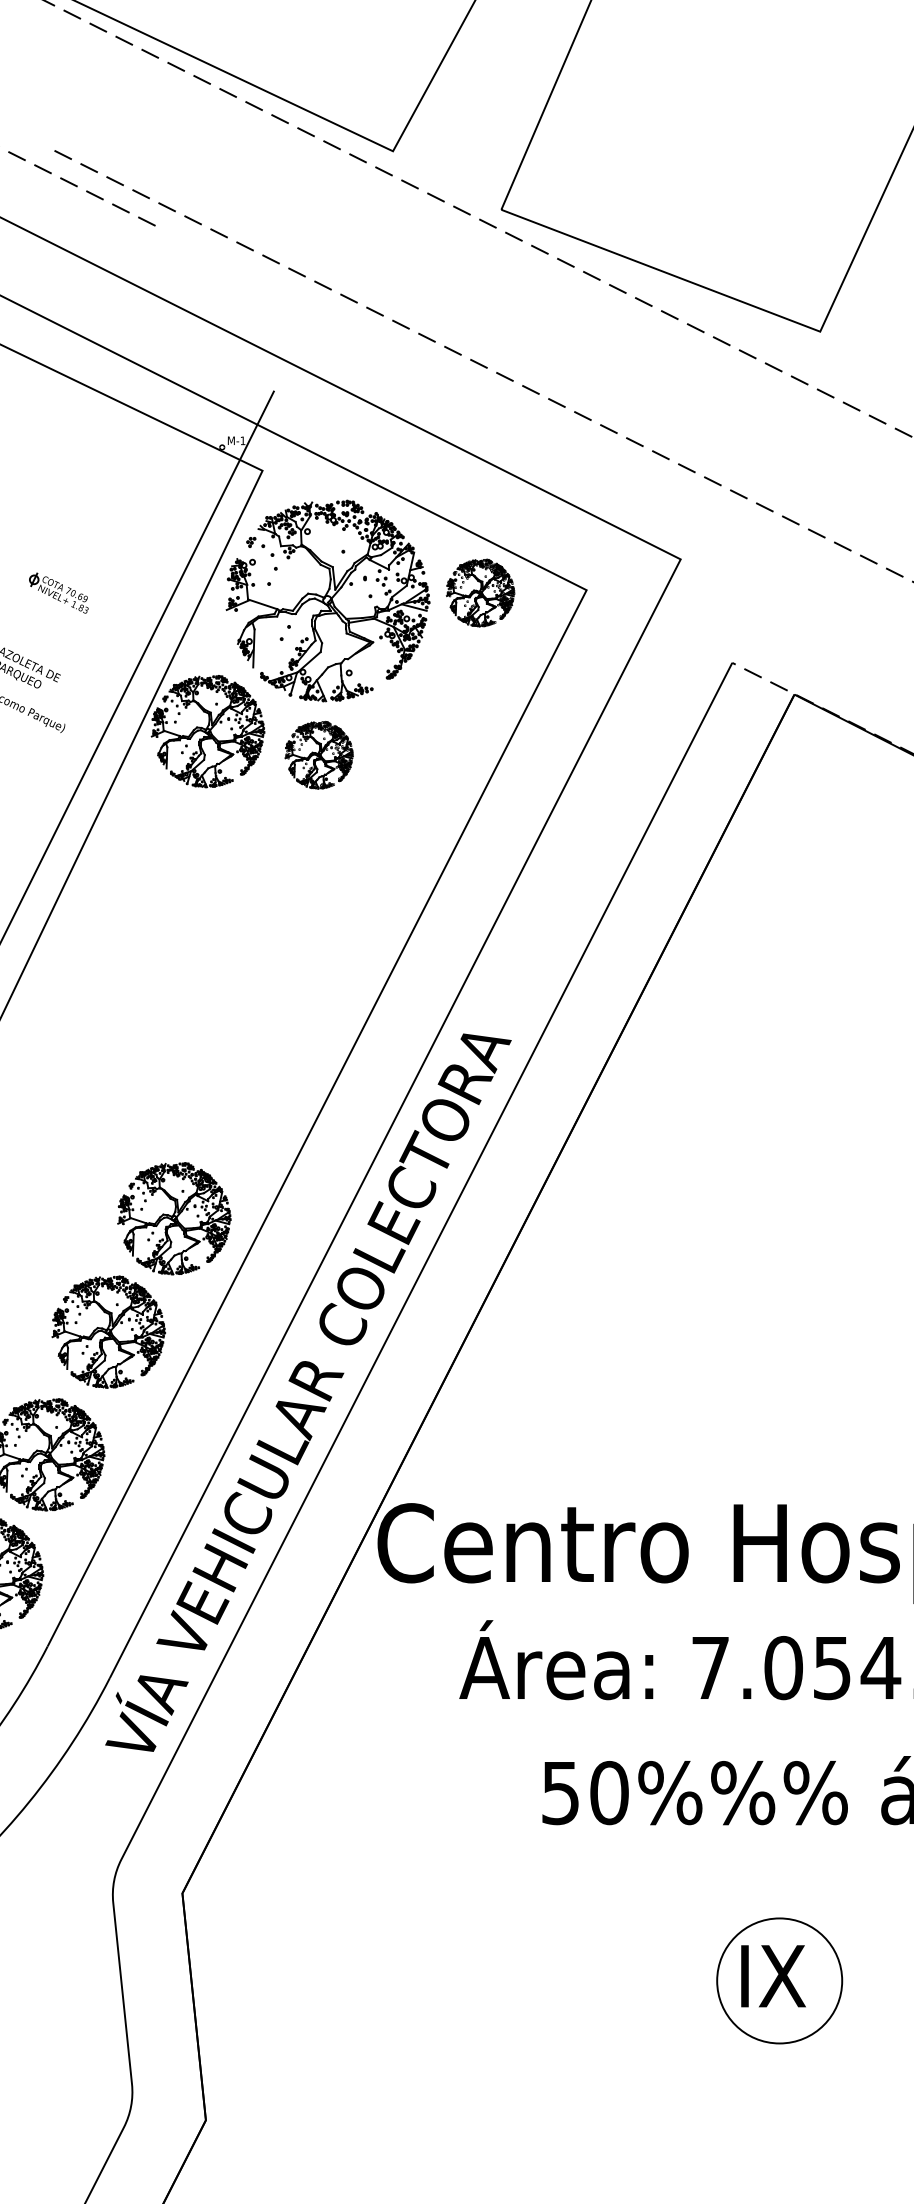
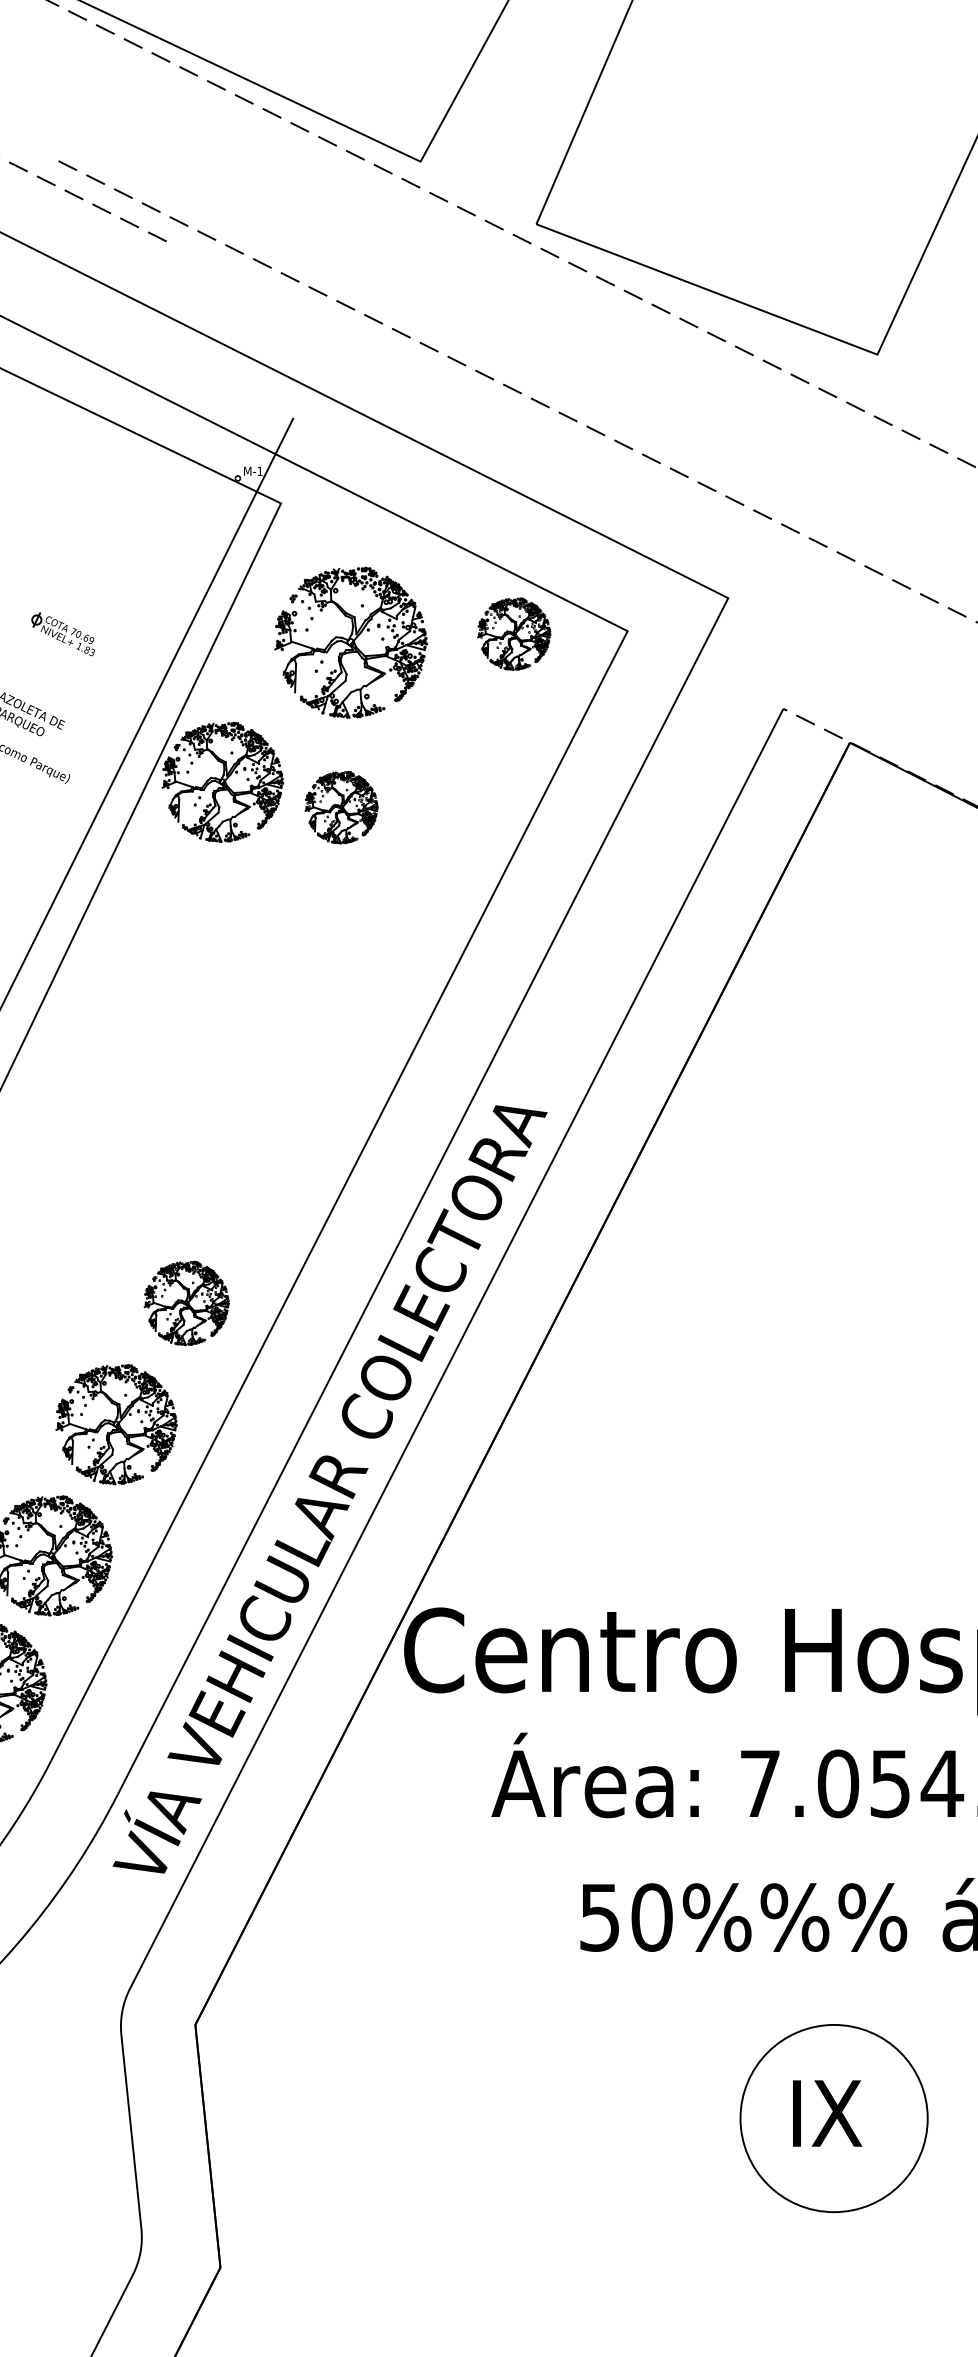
part: (327, 600) -> (350, 642), size x0.7
part: (174, 1218) -> (186, 1303), size x0.7
circle: (779, 1980) -> (833, 2118), size x1.4

